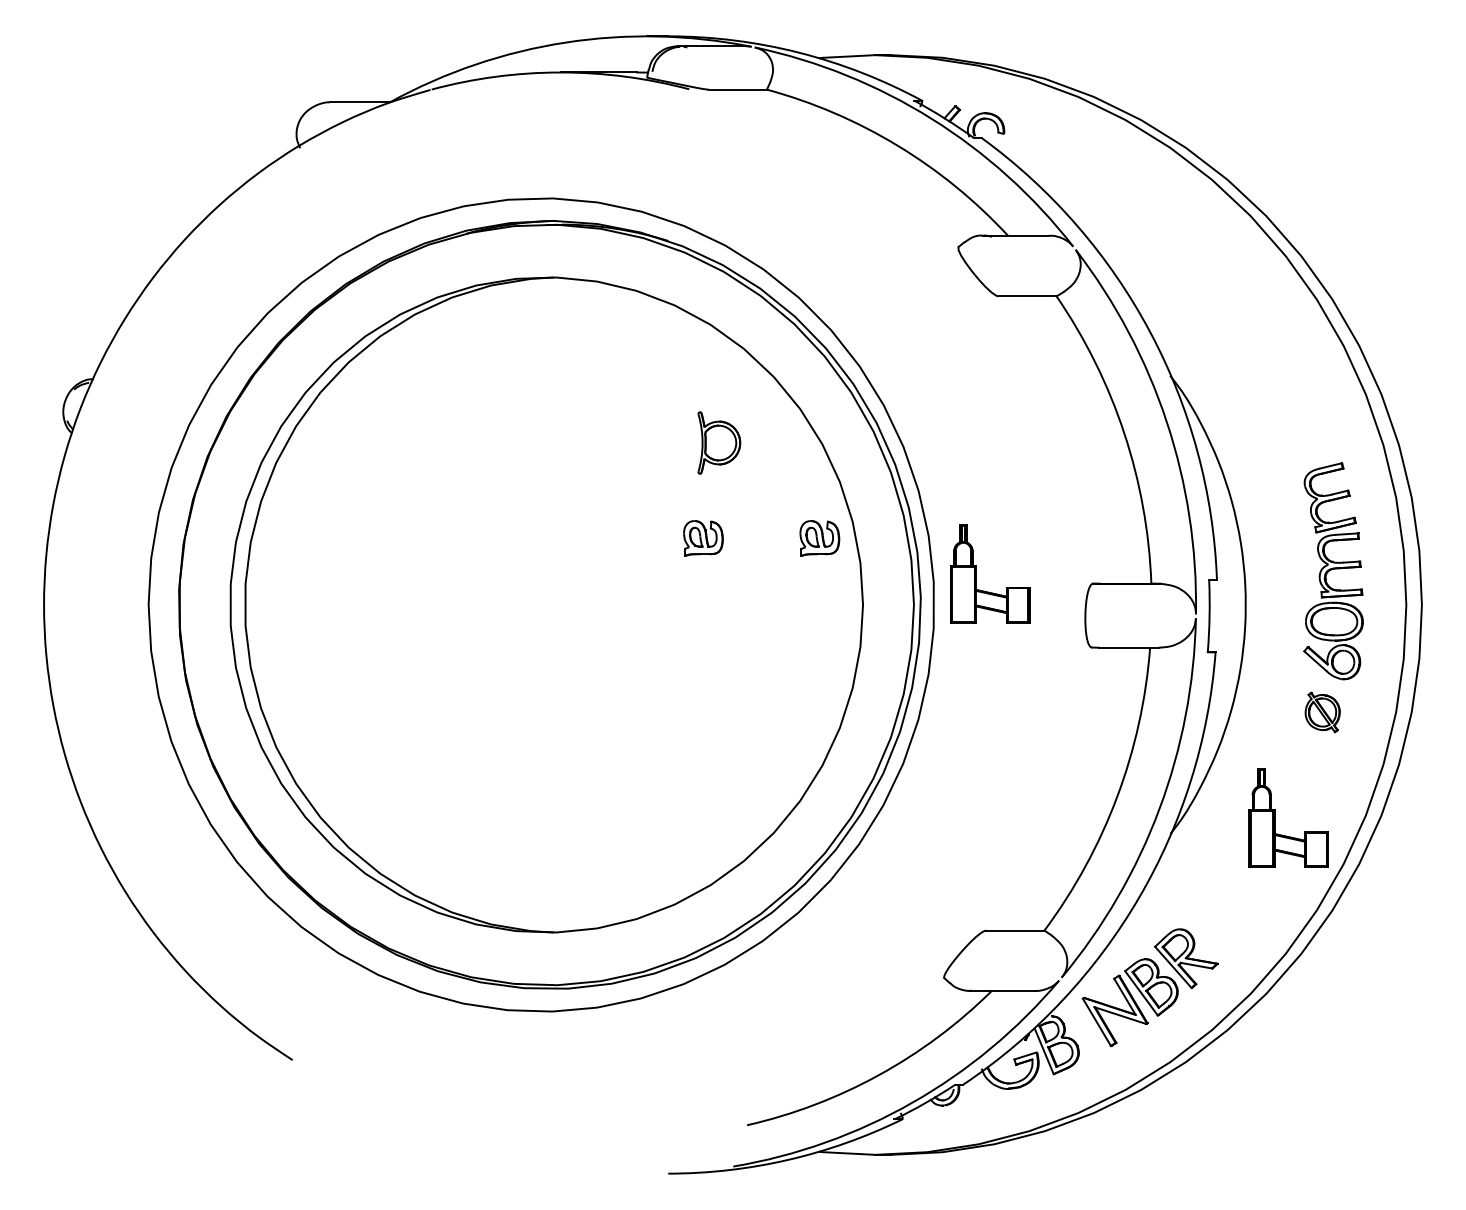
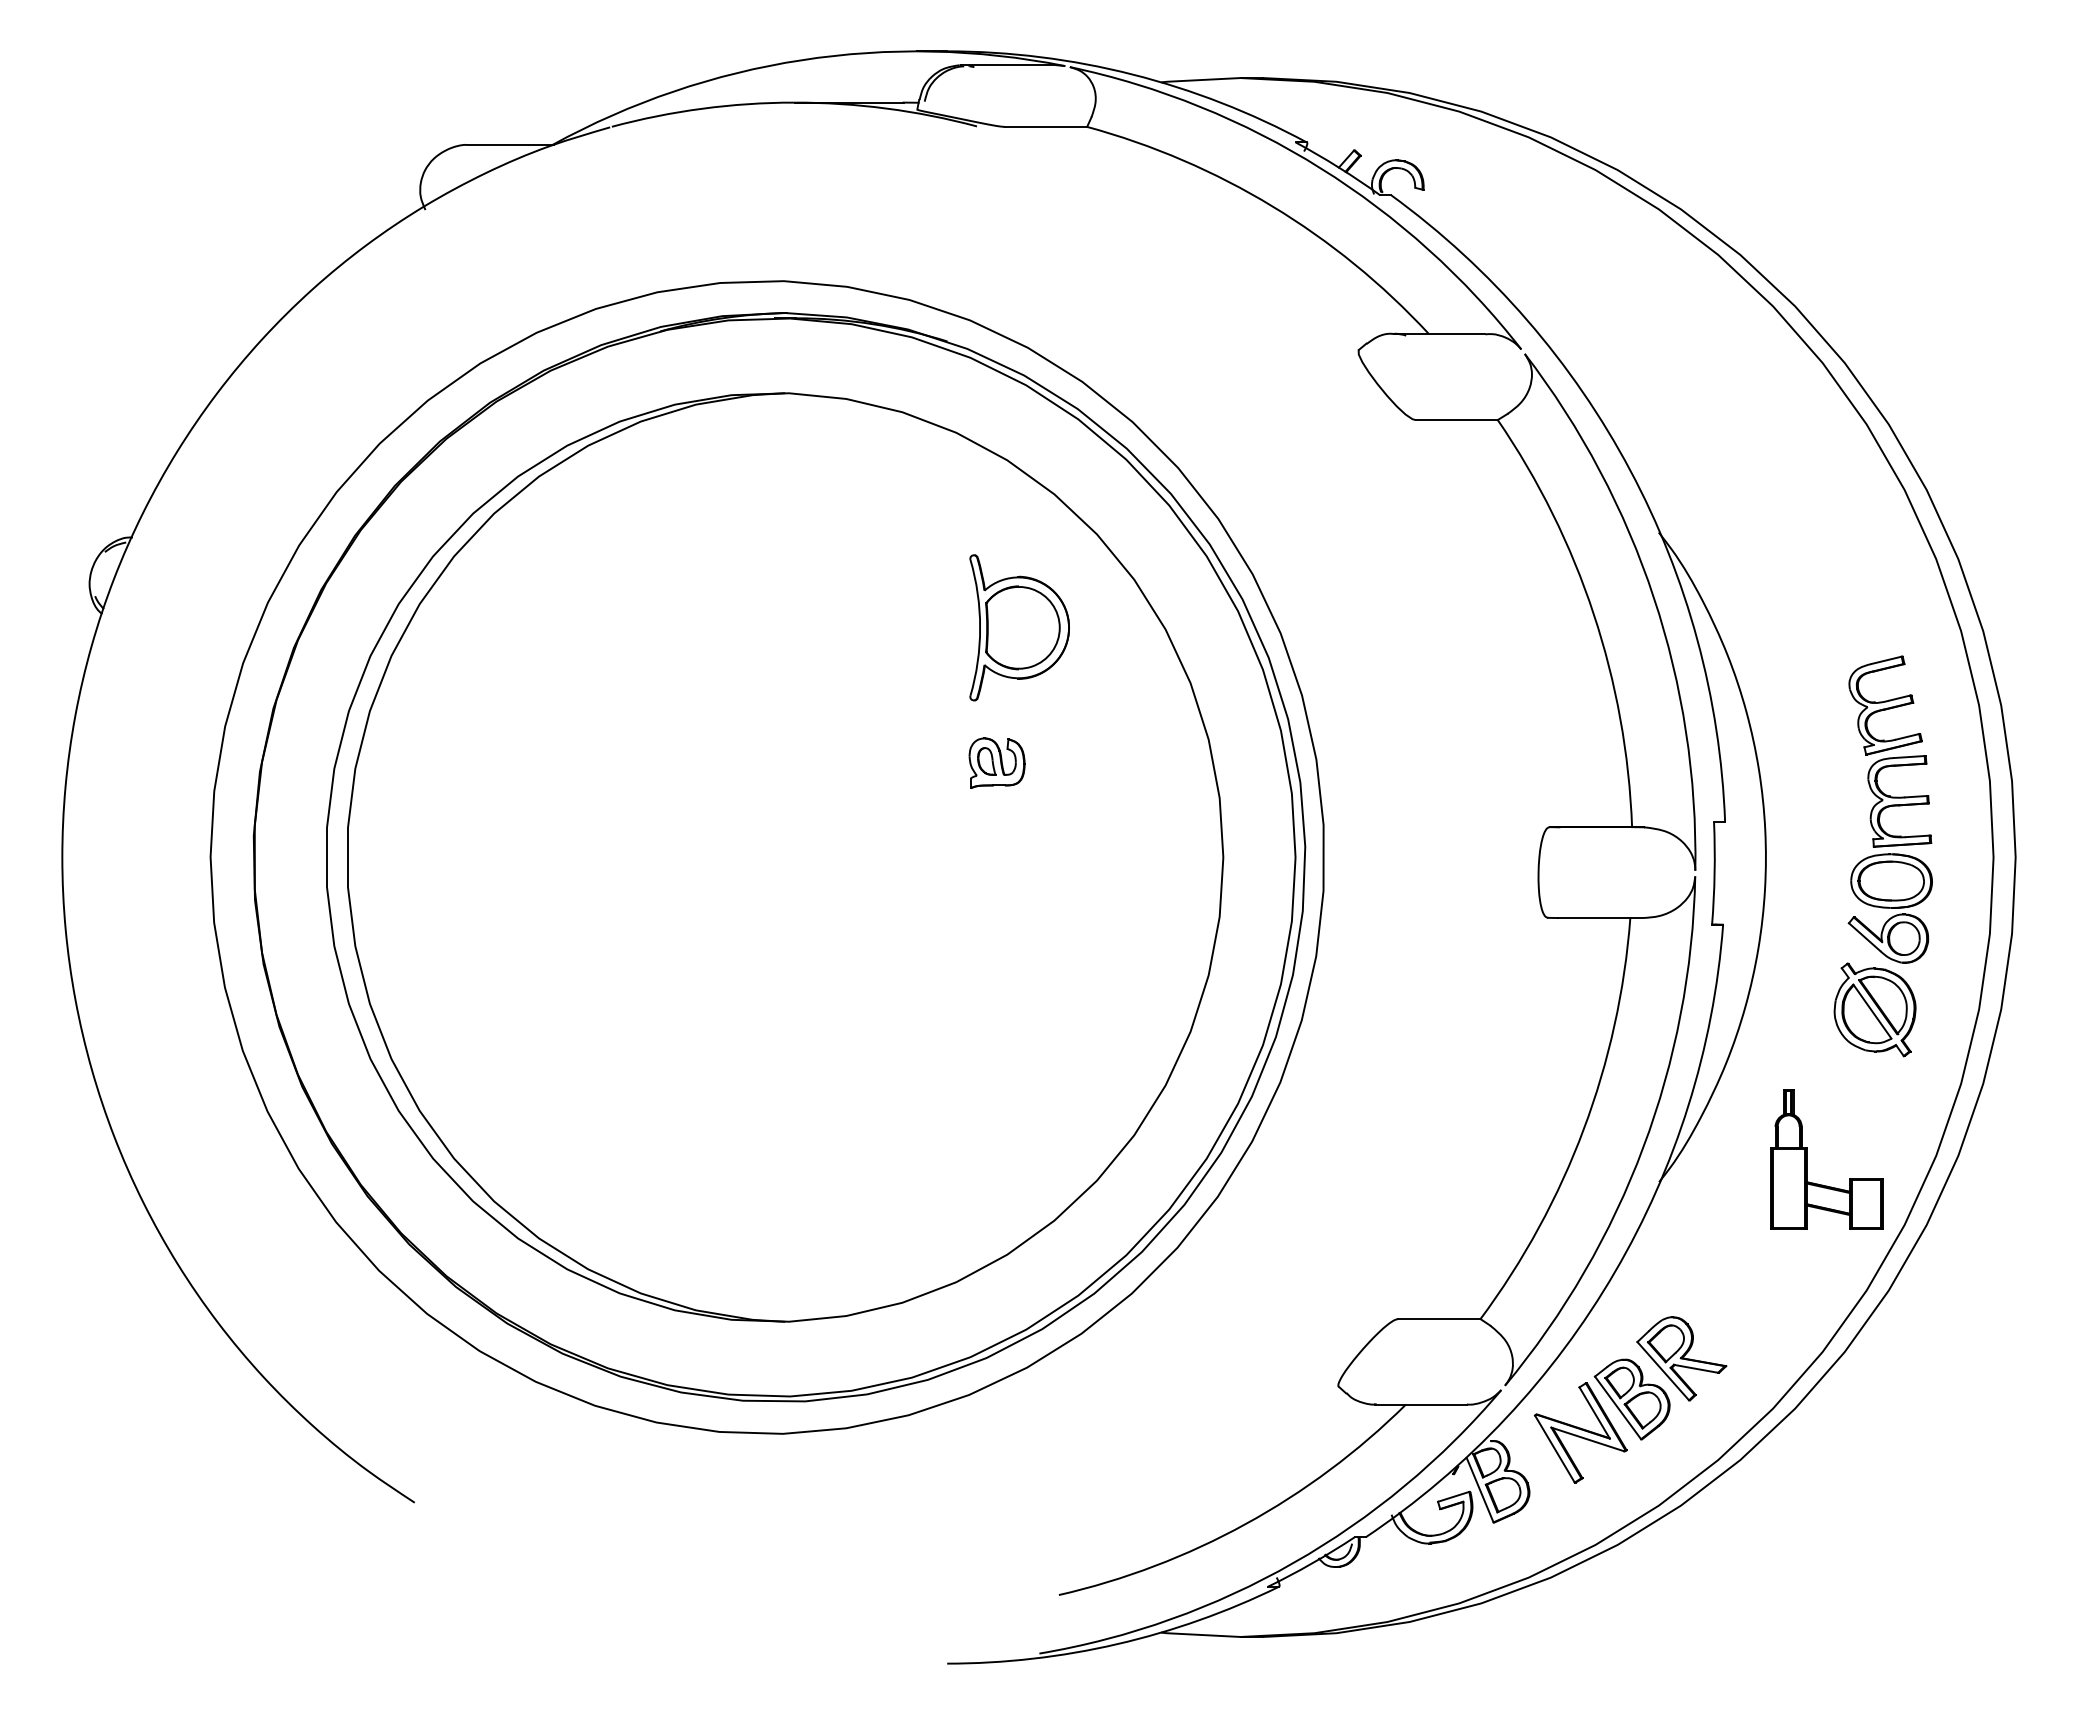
part: (719, 442) -> (1019, 627), size x1.67
part: (819, 537) -> (1161, 762), removed
part: (976, 573) -> (1384, 813), removed
part: (1322, 712) -> (1874, 1009), size x1.67

